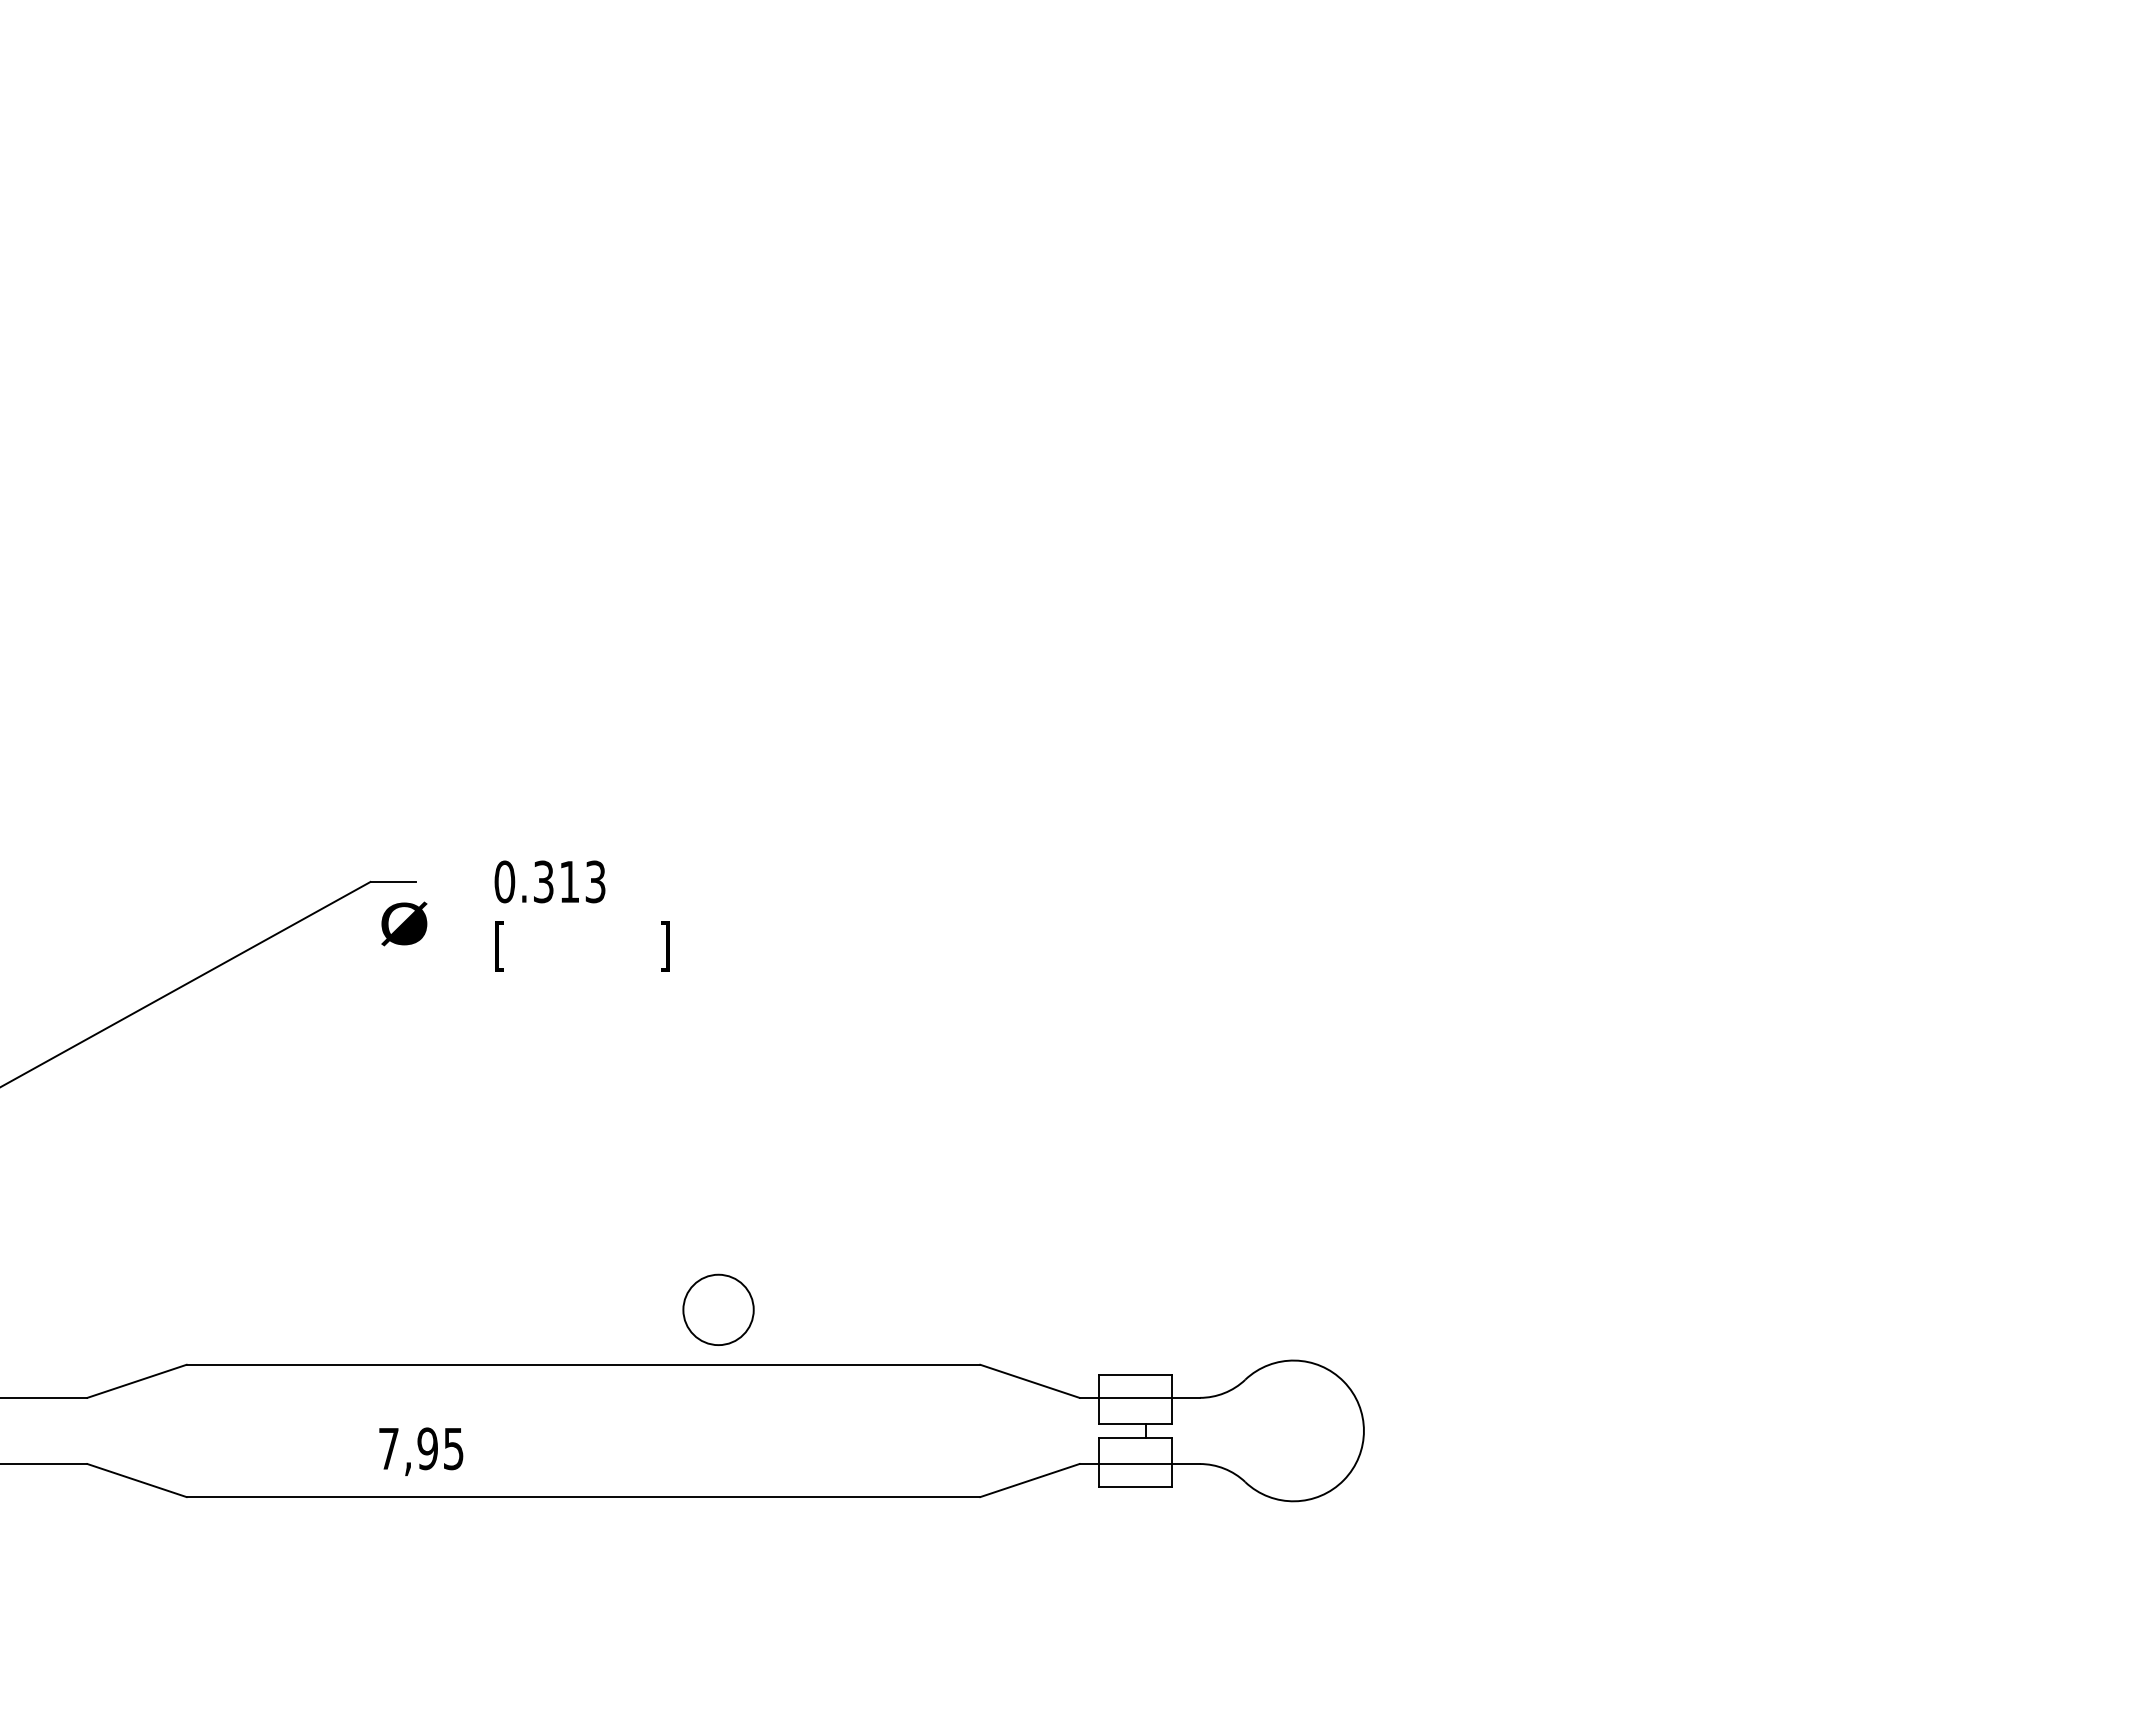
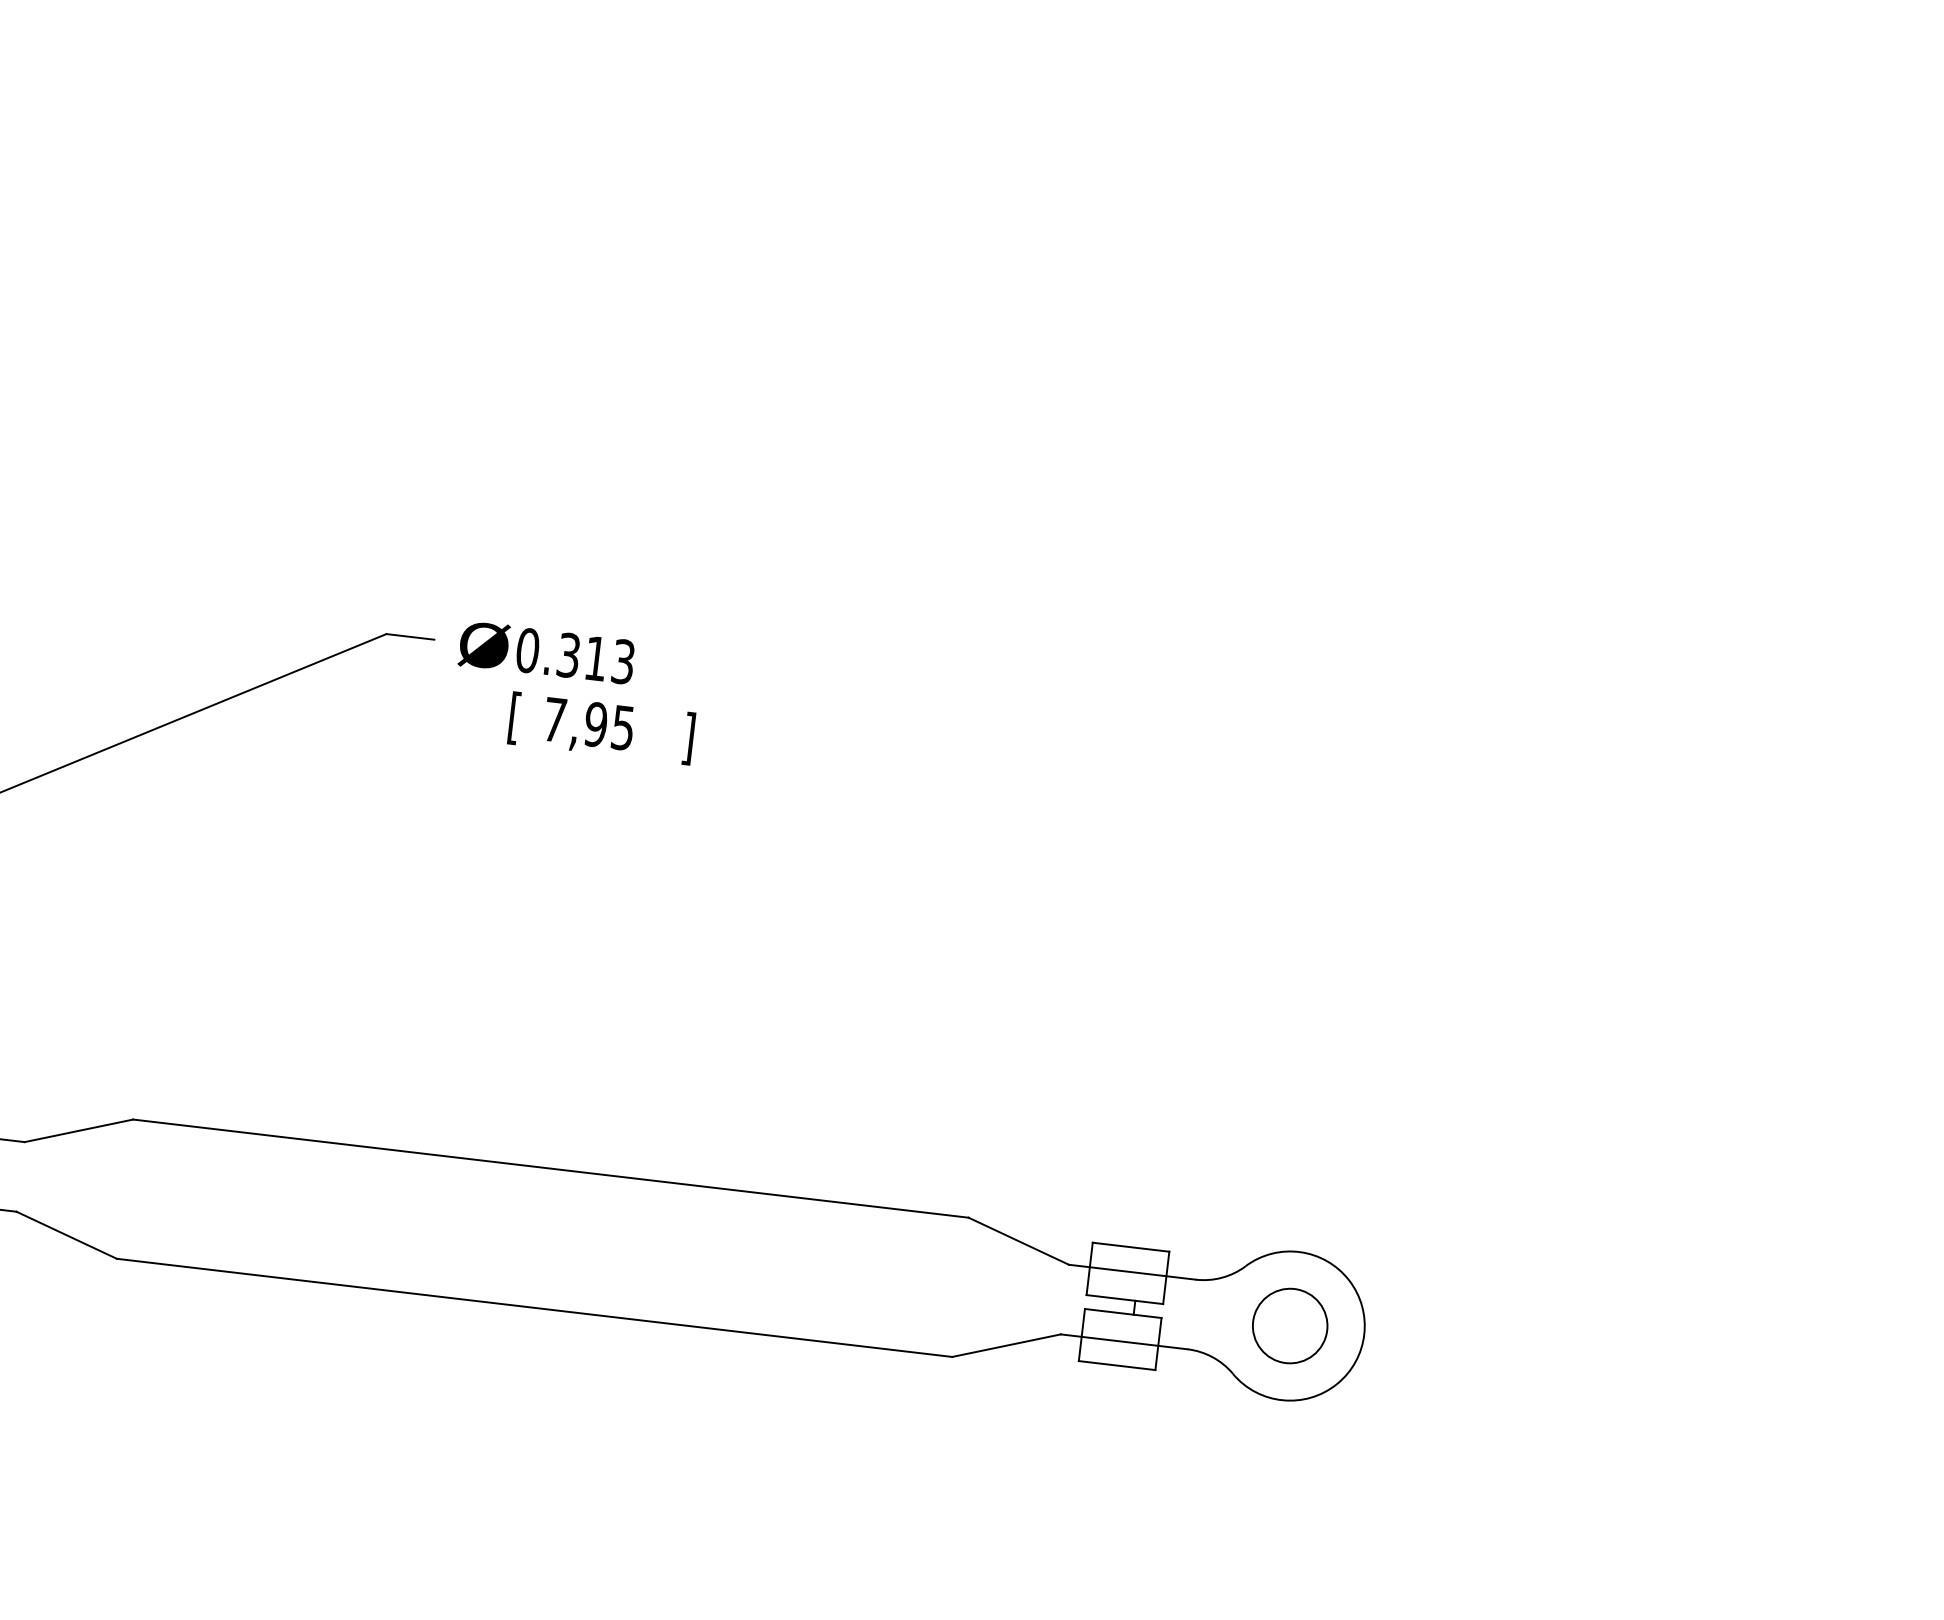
text: (404, 923) -> (484, 645), moved
circle: (718, 1309) -> (1290, 1325), moved
text: (421, 1451) -> (588, 726), moved

